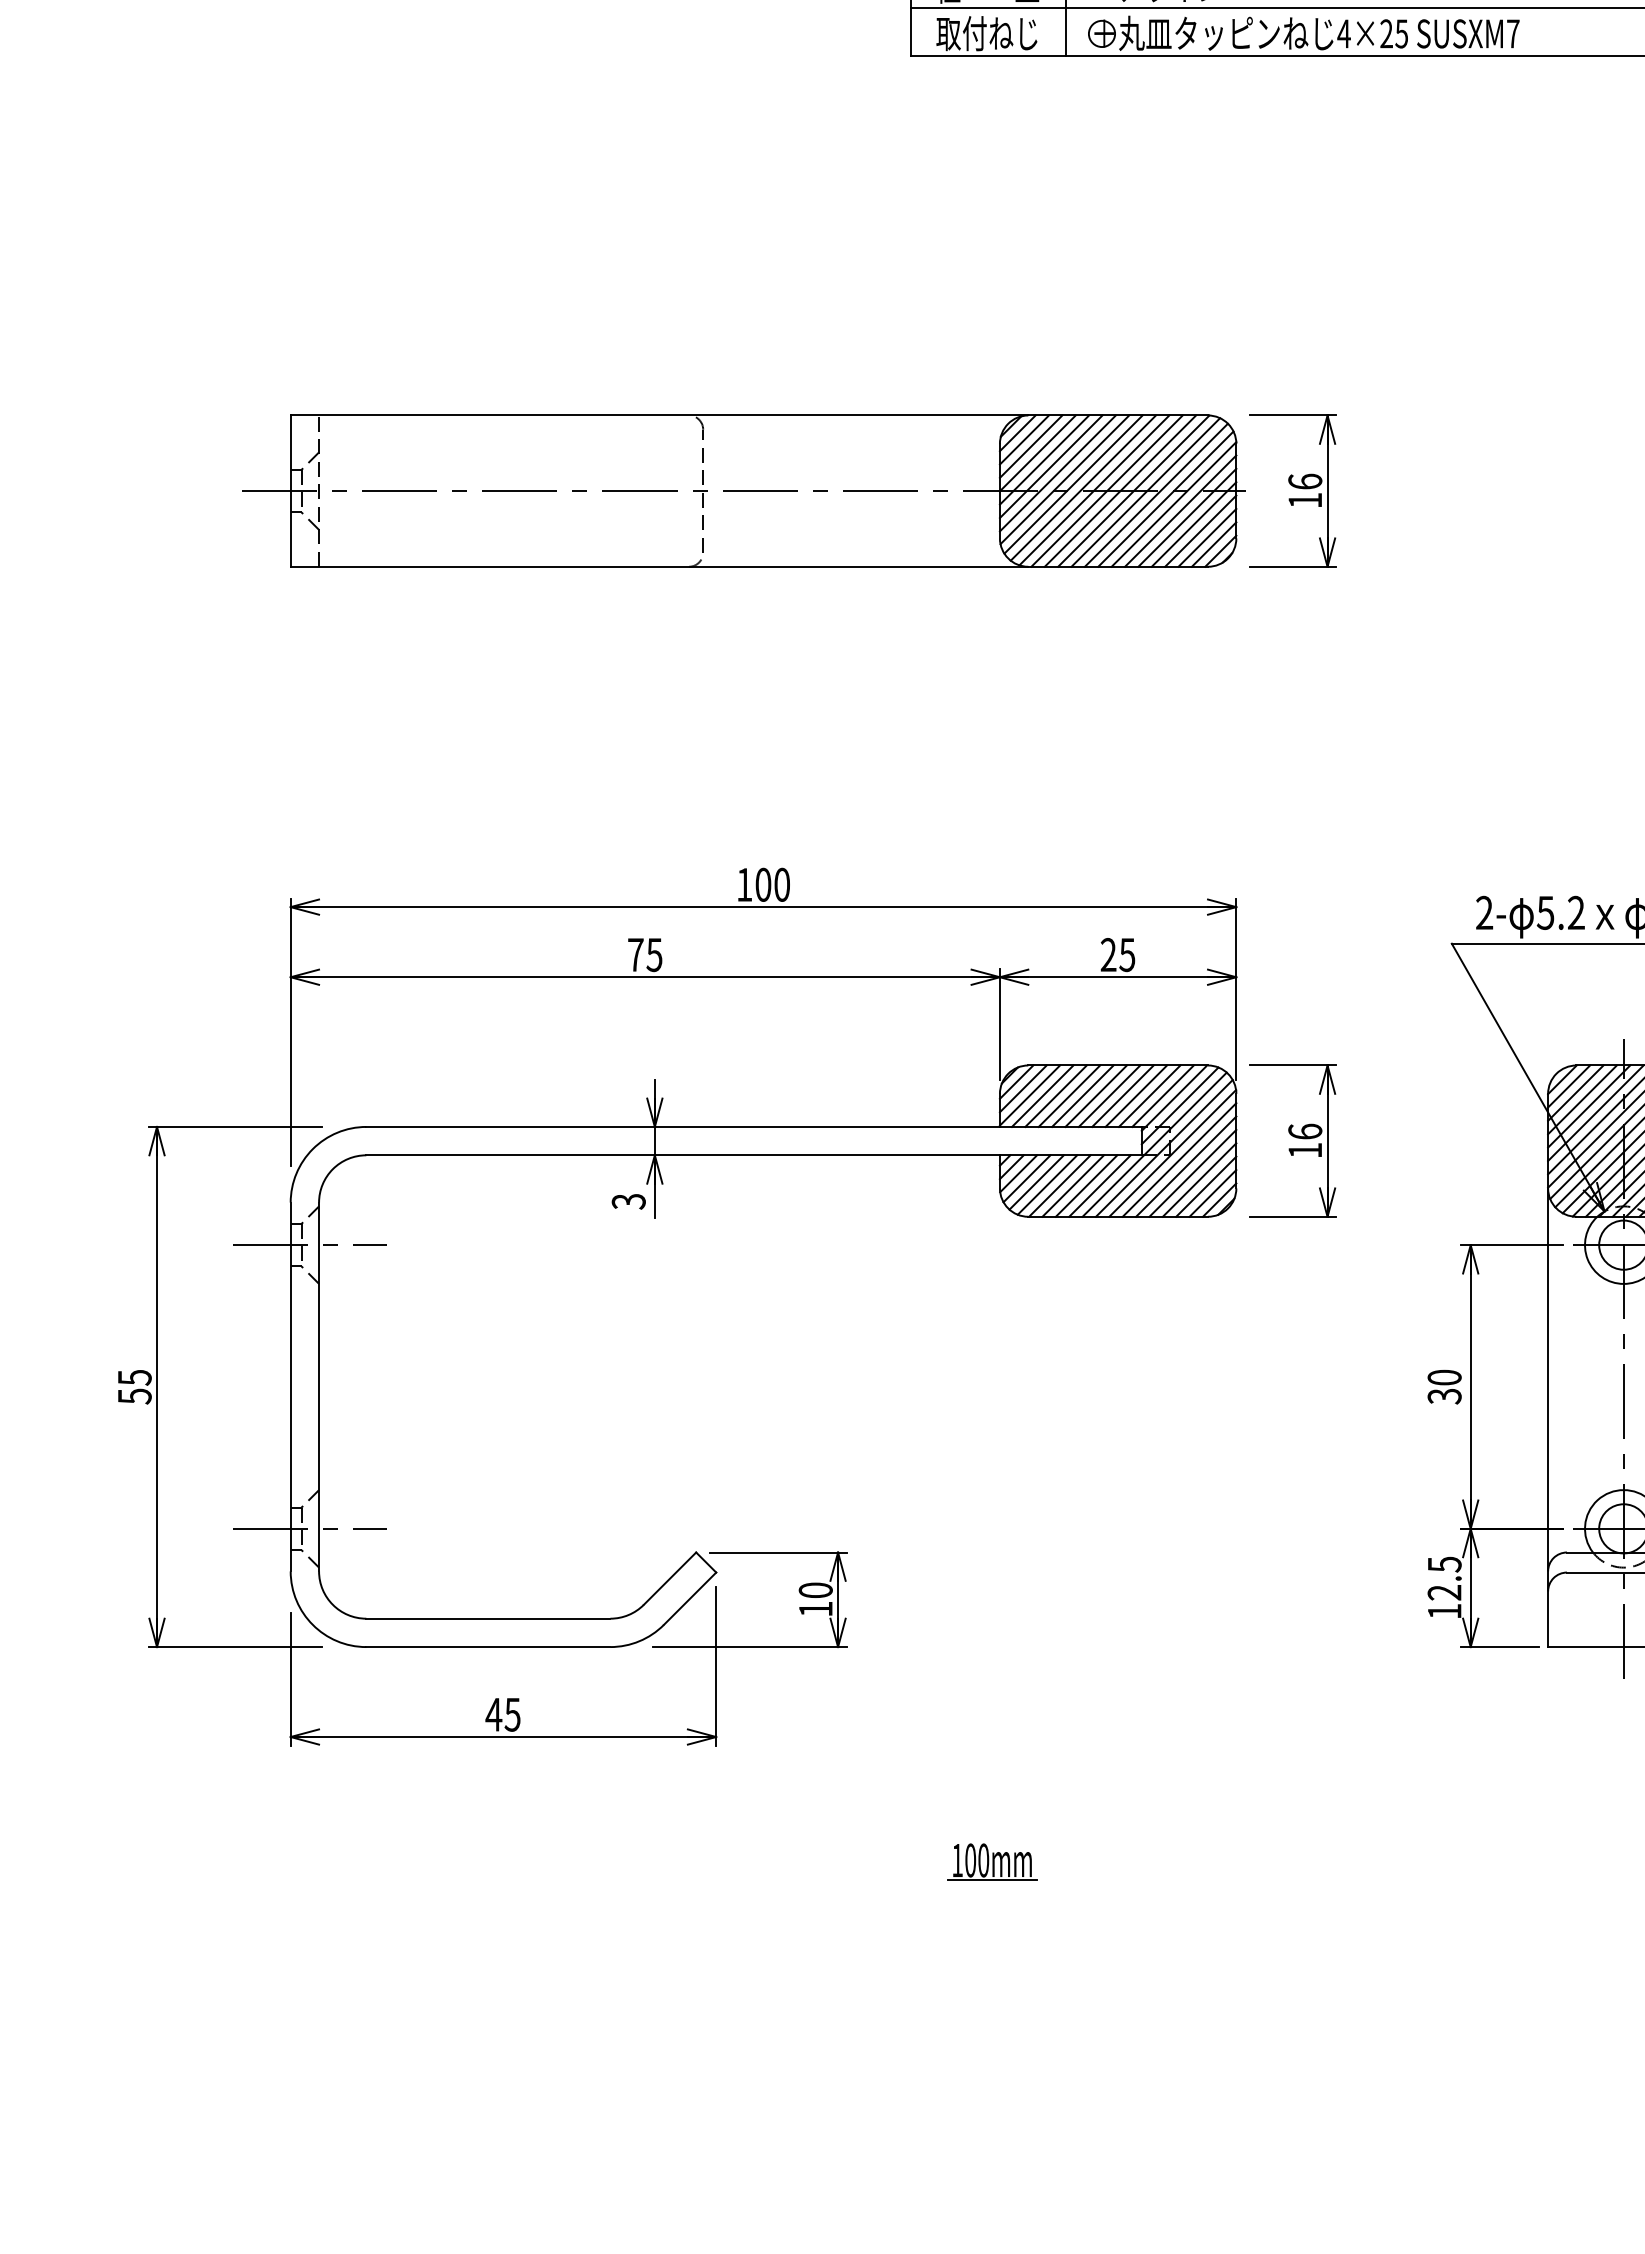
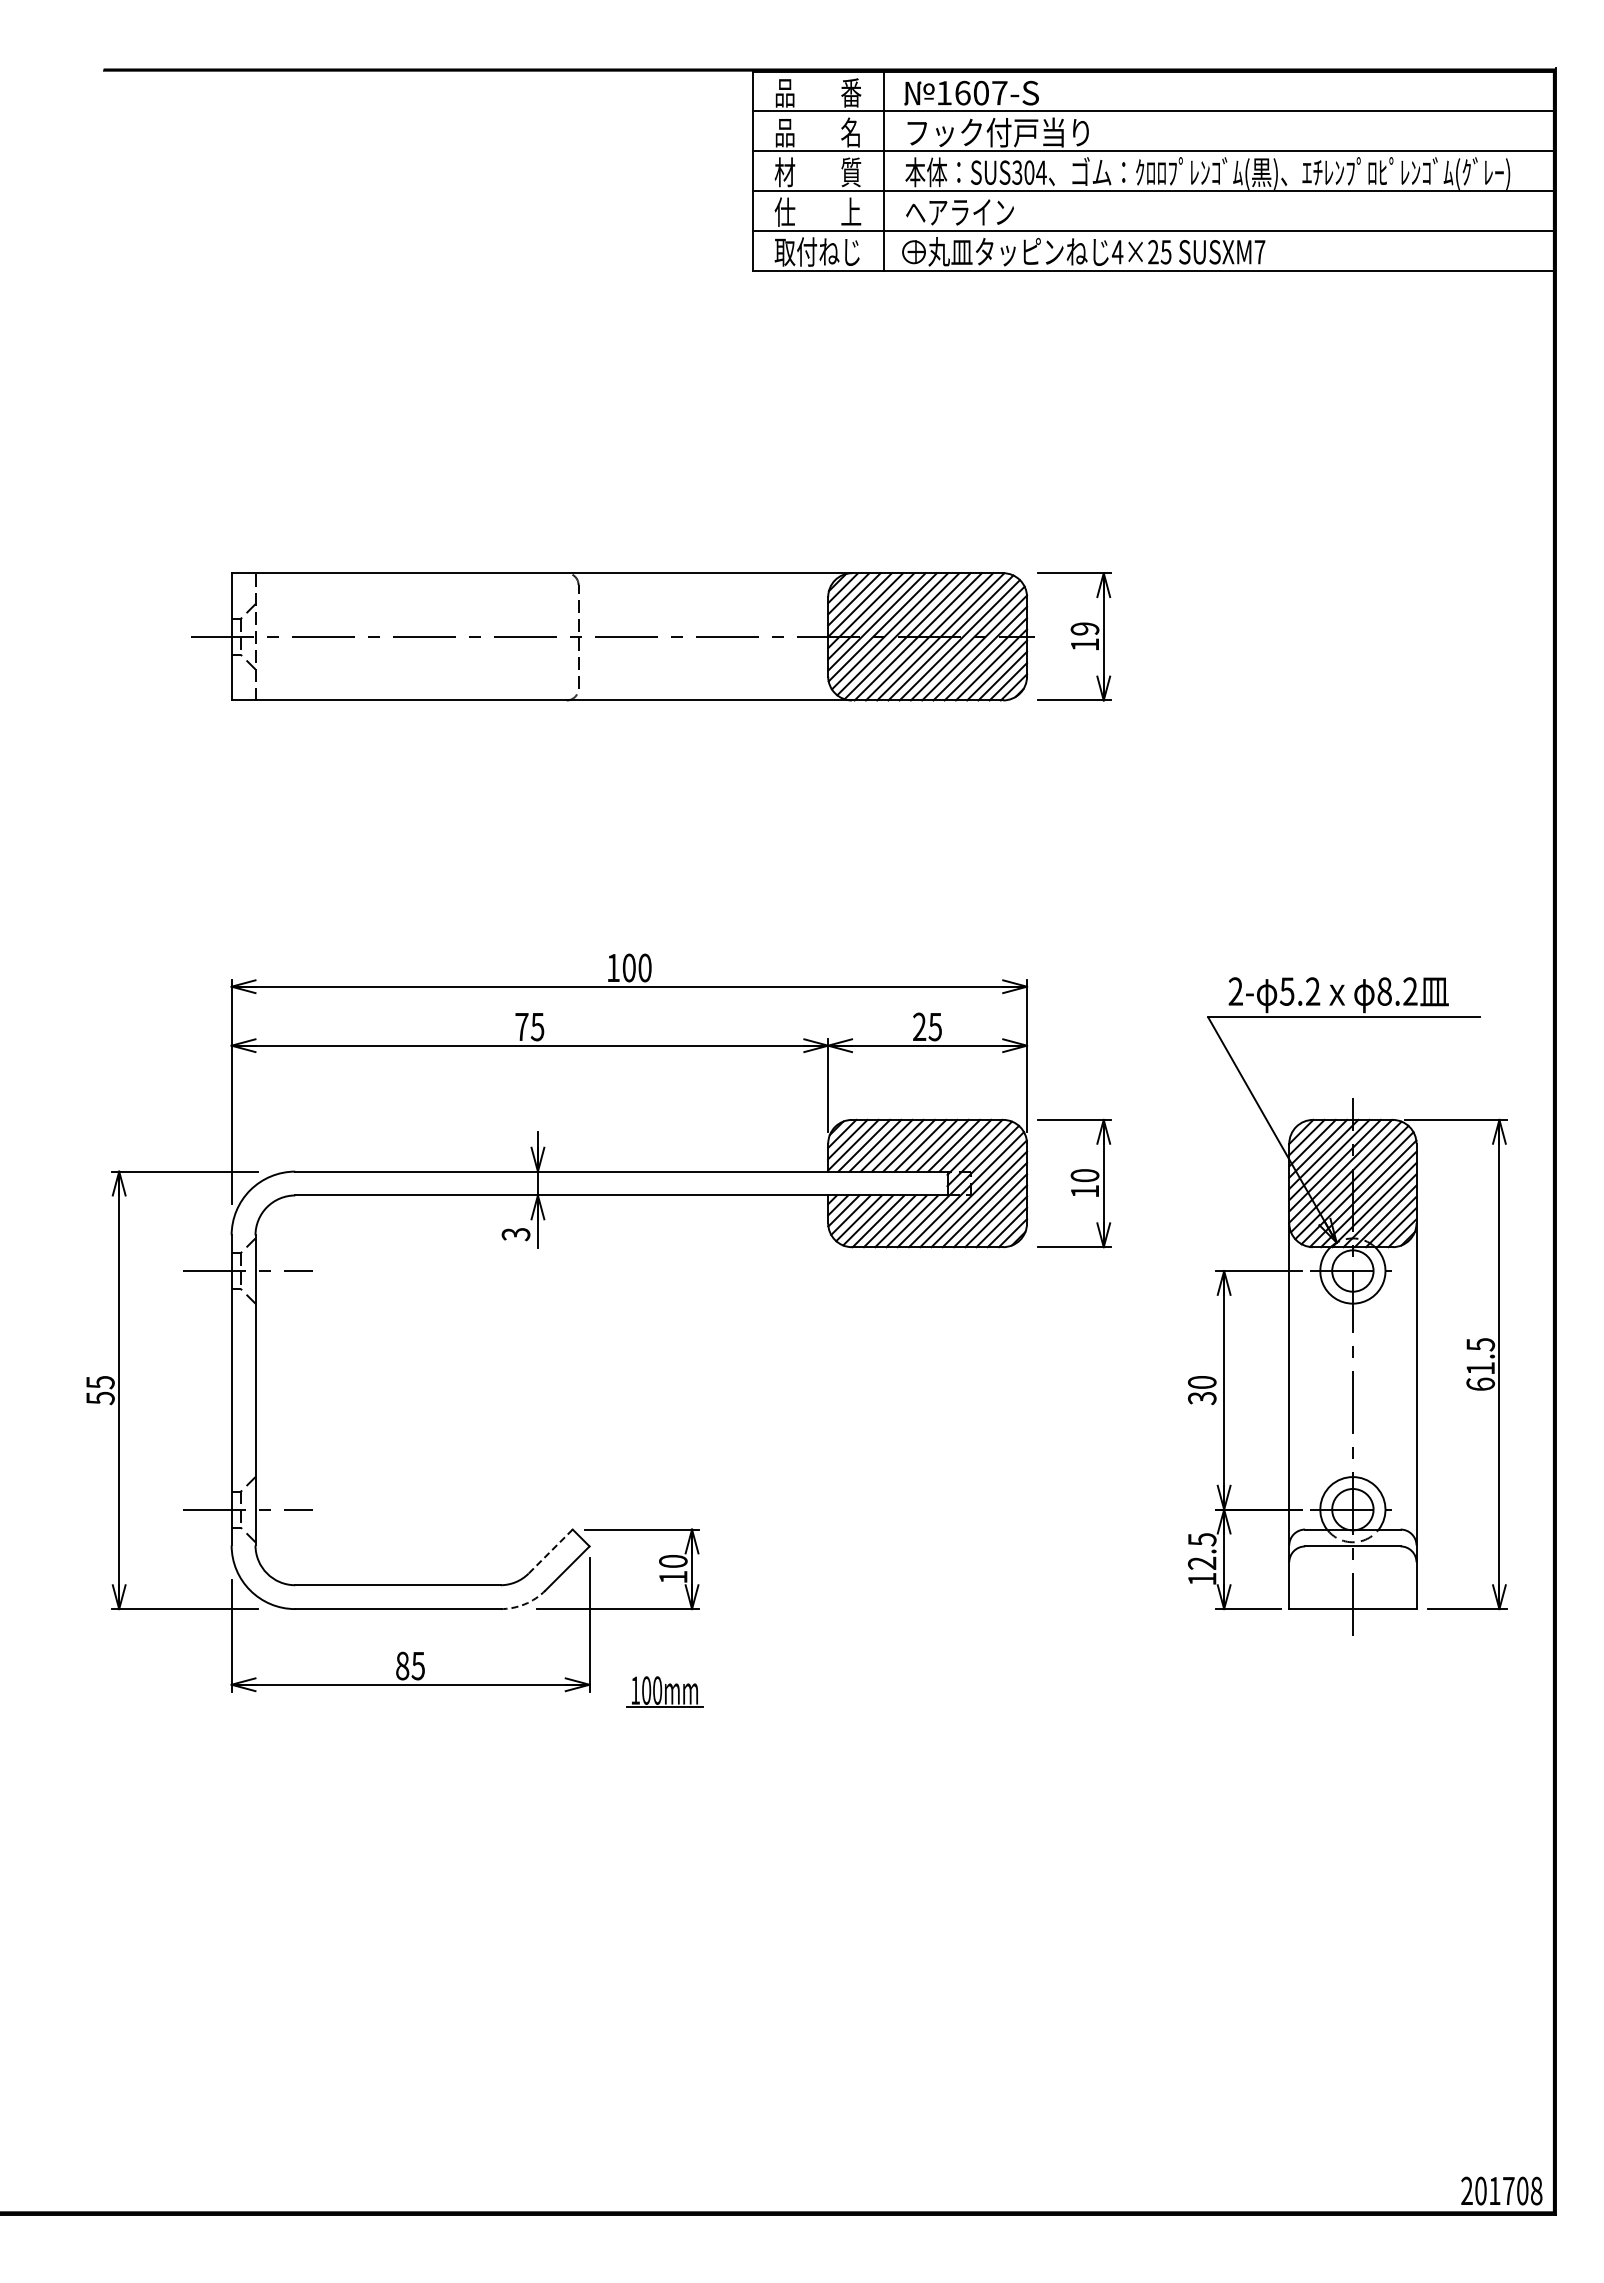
text: (1304, 481) -> (1084, 628), 16 -> 19
text: (1304, 1131) -> (1084, 1175), 16 -> 10
line: (669, 1578) -> (550, 1551), solid -> dashed
arc: (638, 1641) -> (524, 1604), solid -> dashed
text: (493, 1714) -> (402, 1665), 45 -> 85
part: (991, 1861) -> (664, 1691), moved

